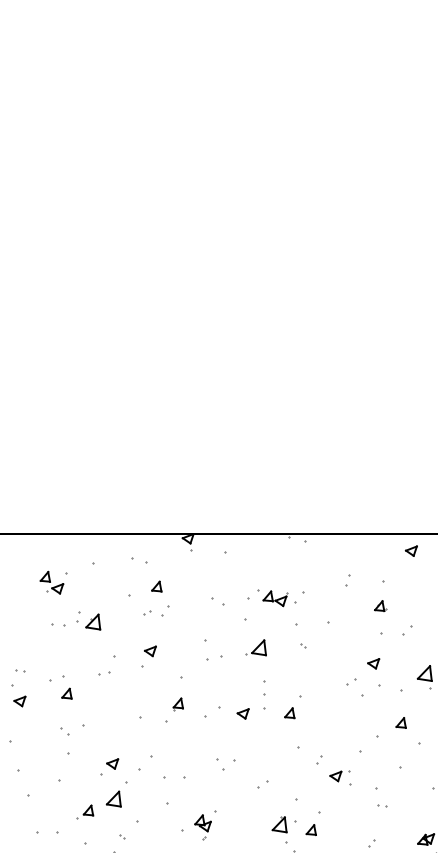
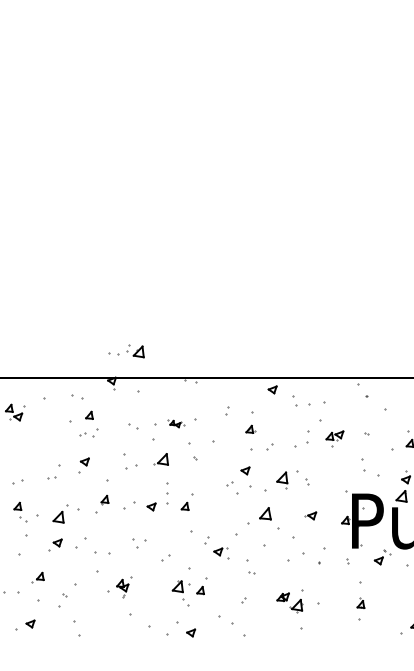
part: (277, 597) -> (176, 423), size x0.6
part: (76, 621) -> (126, 351), moved
part: (66, 692) -> (17, 505), moved
part: (400, 721) -> (264, 512), size x1.6
part: (116, 793) -> (60, 513), moved

